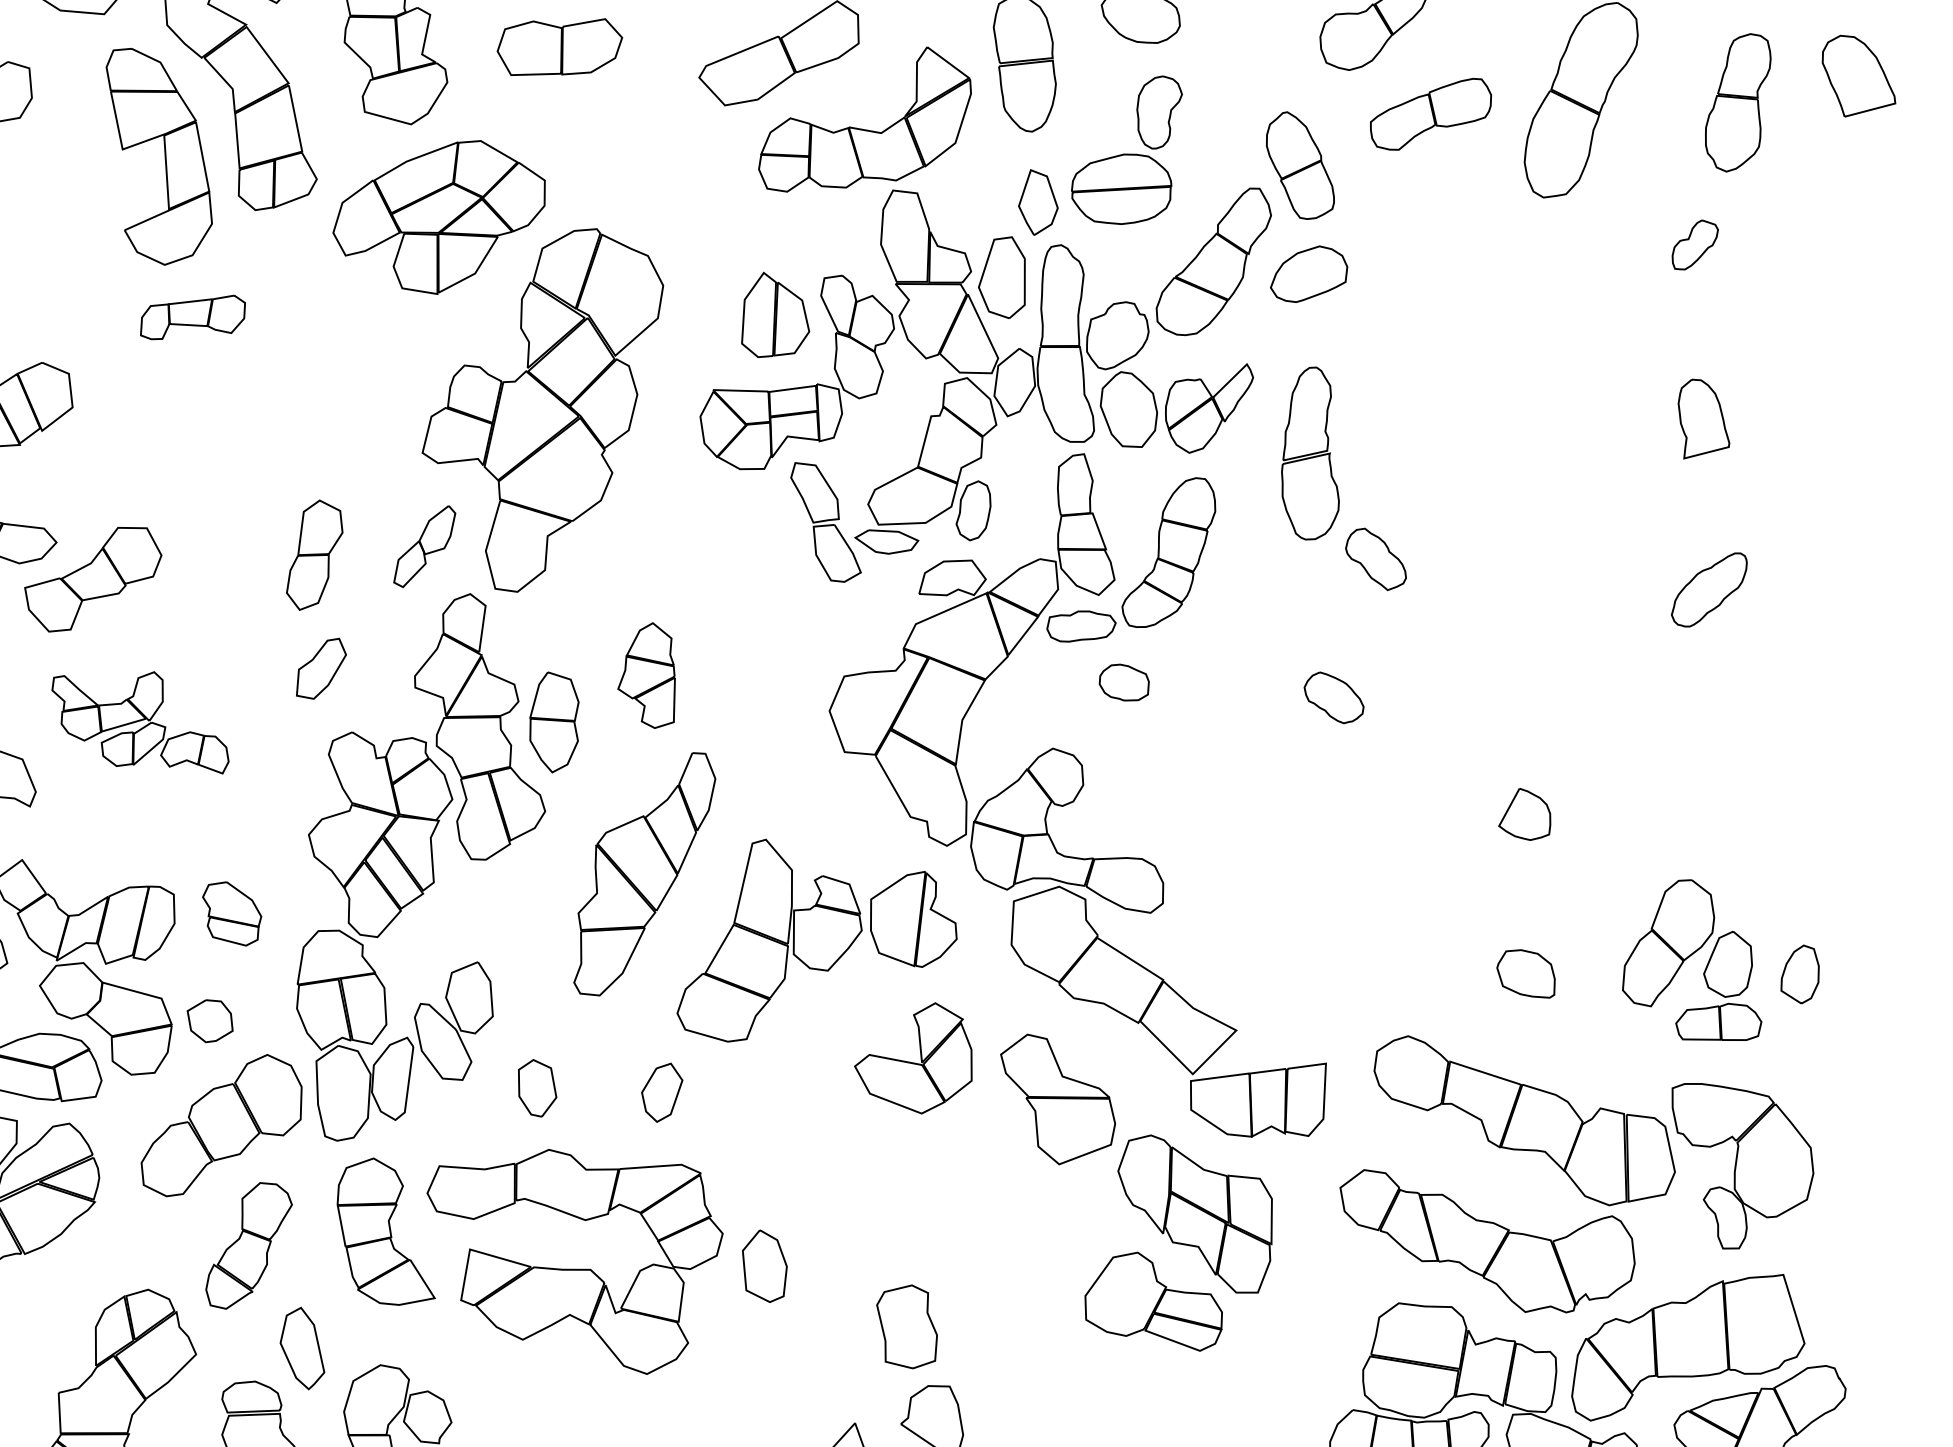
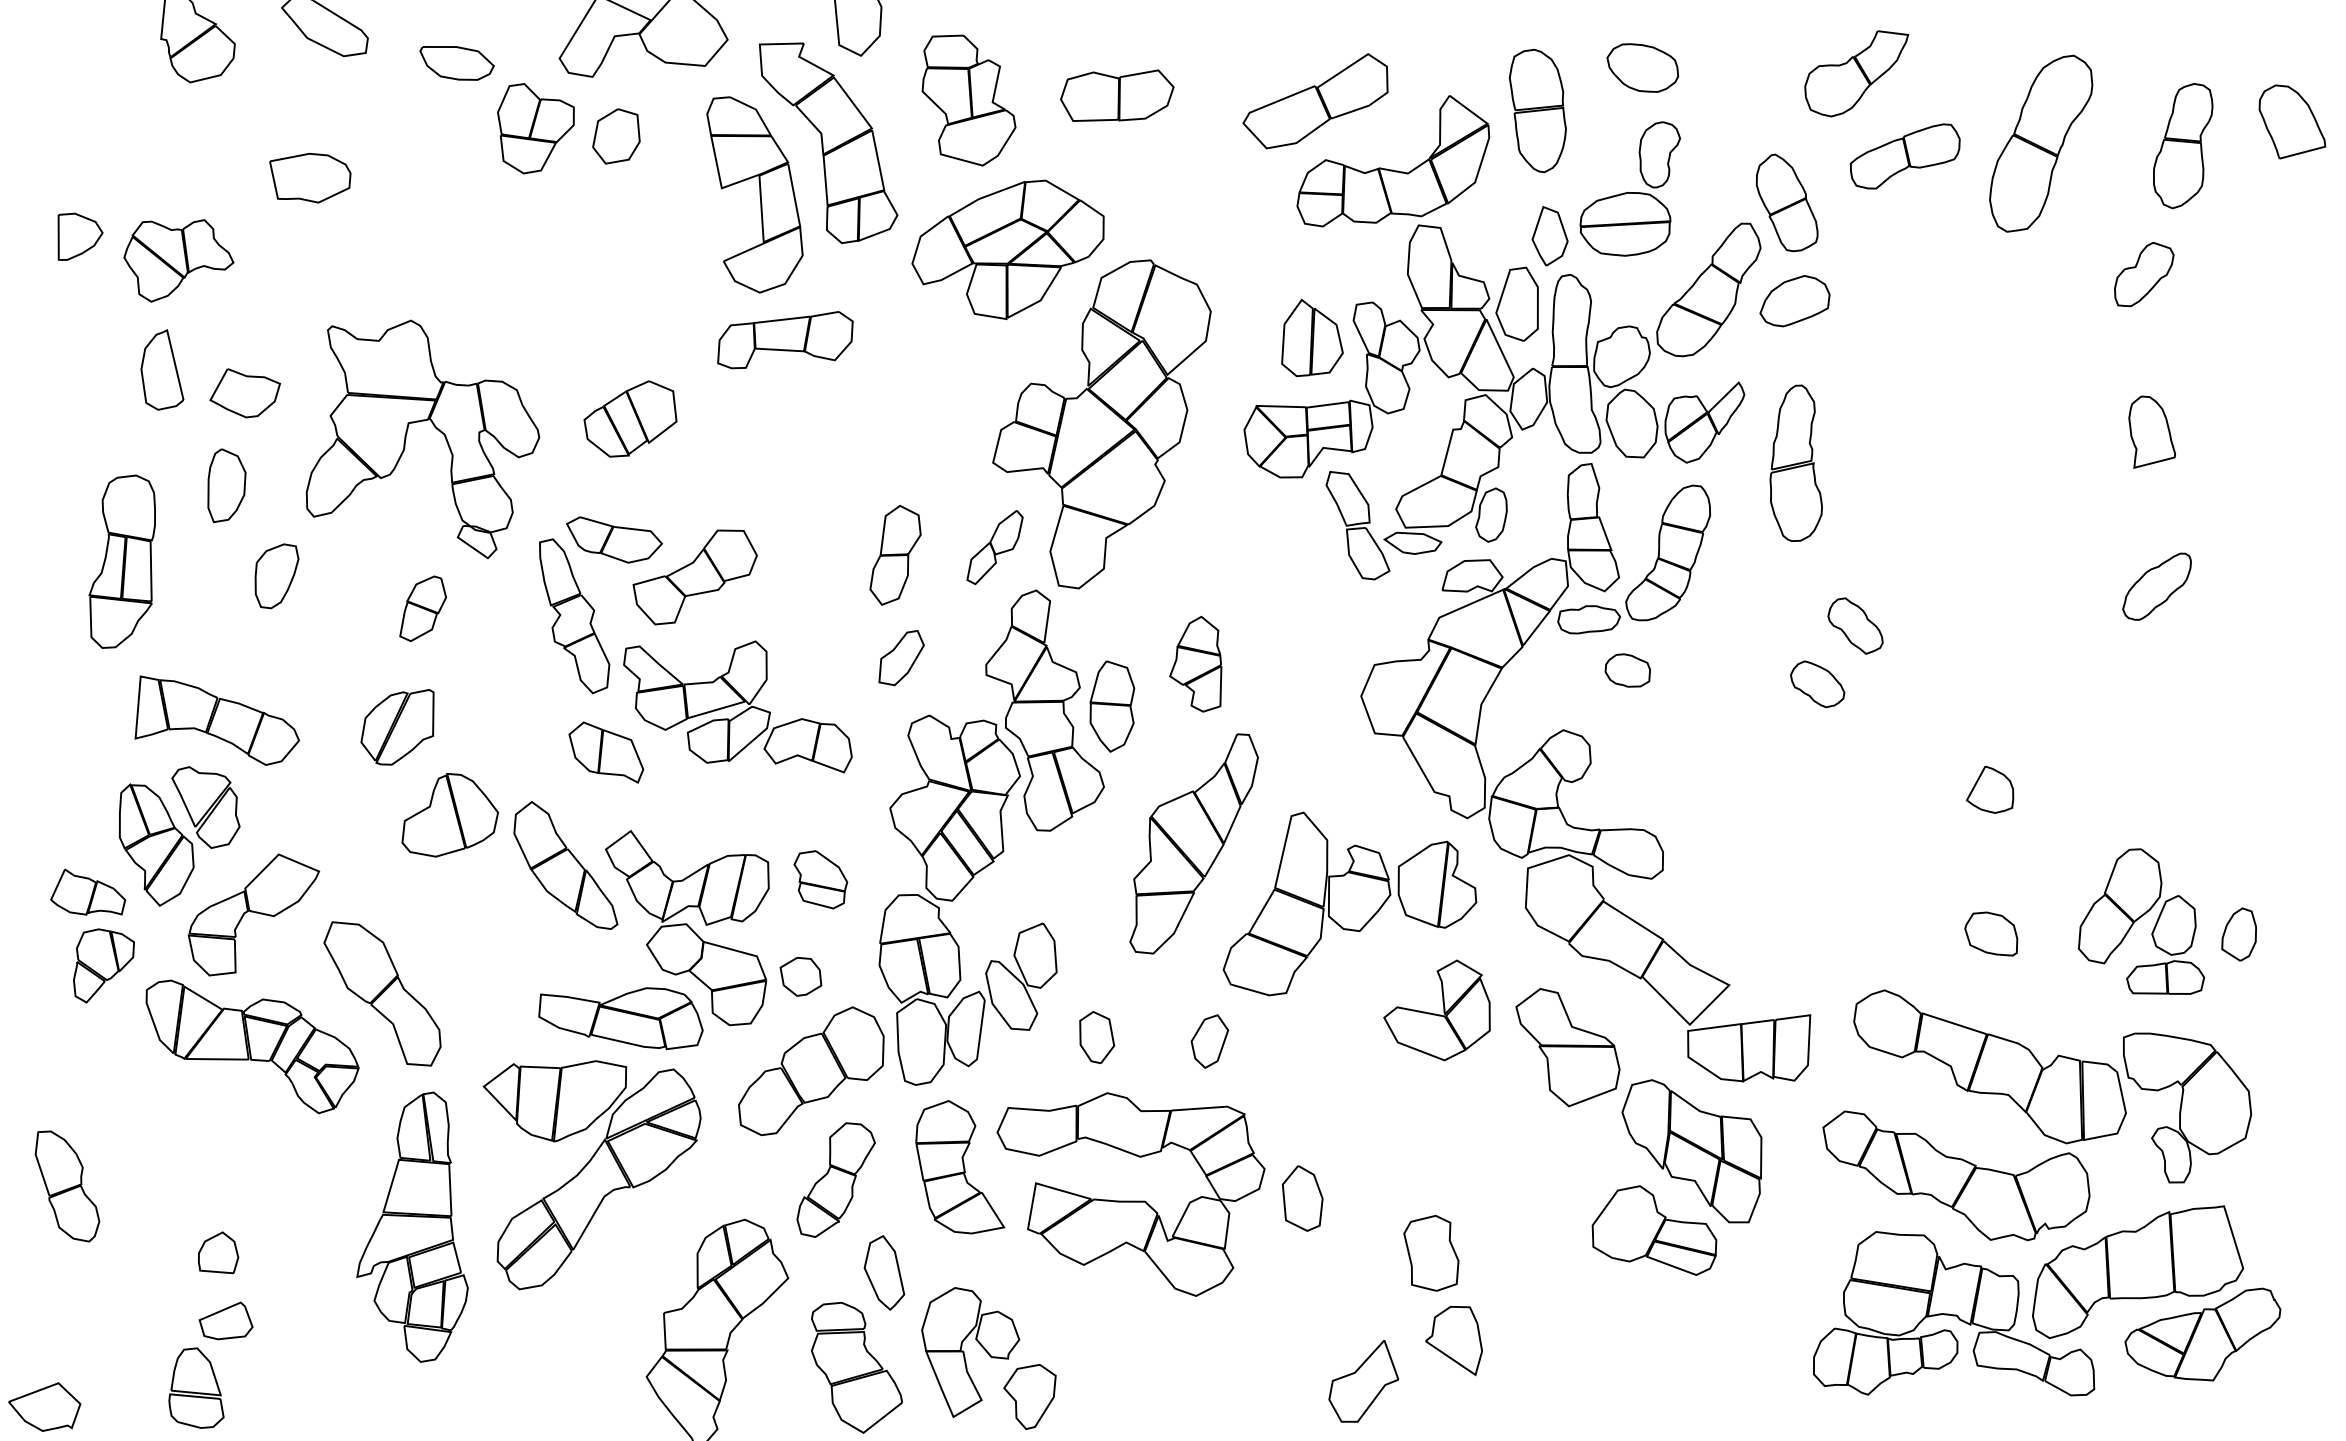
part: (1695, 244) -> (2144, 274), size x1.43
part: (193, 317) -> (785, 340), size x1.43
part: (1375, 558) -> (1855, 625), moved
part: (140, 722) -> (737, 706), size x1.43

